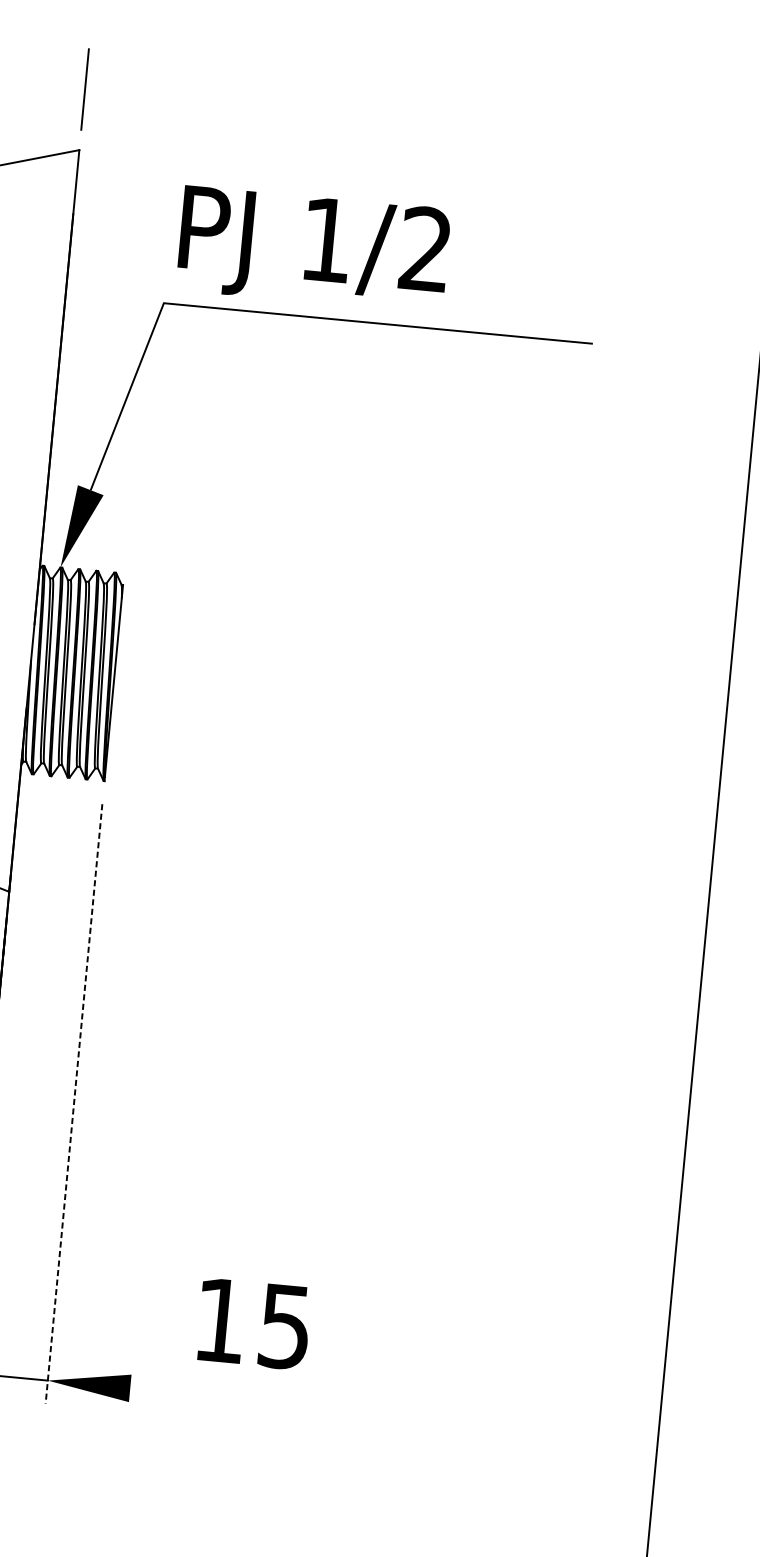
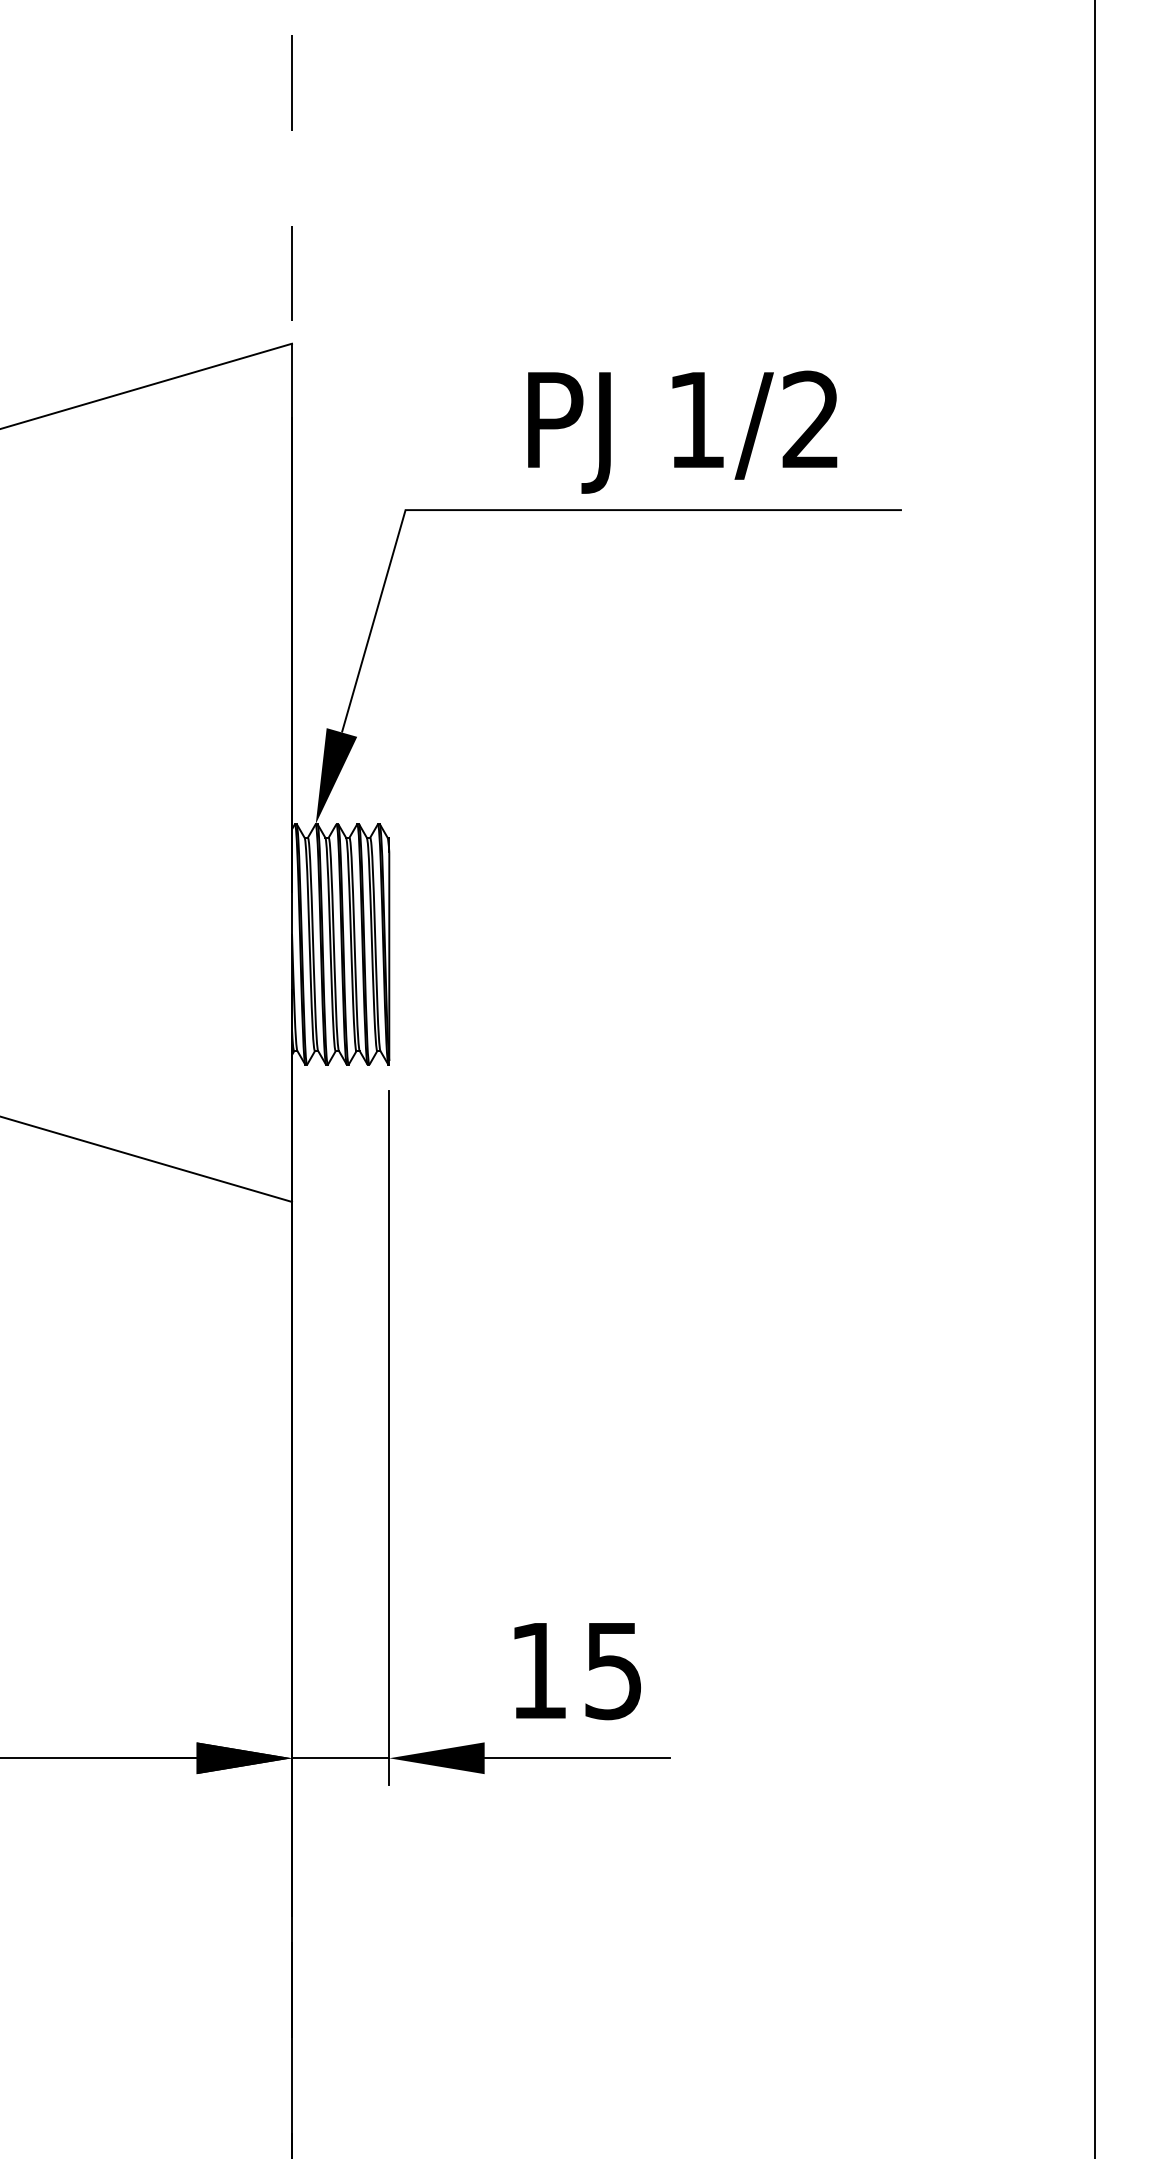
text: (313, 248) -> (682, 431), moved
line: (74, 1104) -> (389, 1438), dashed -> solid
text: (253, 1324) -> (577, 1671), moved
line: (209, 1396) -> (576, 1758), added

